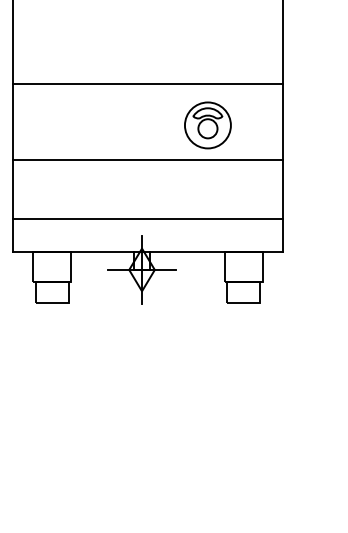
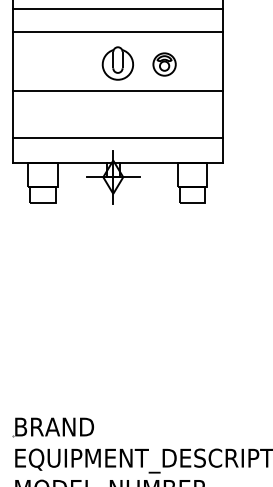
line: (147, 54) -> (117, 9), added
part: (147, 124) -> (117, 63), added
part: (207, 125) -> (164, 64), size x0.62

